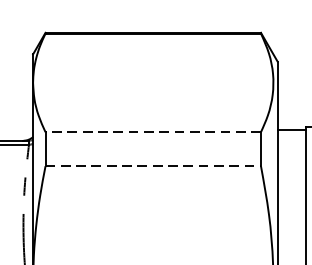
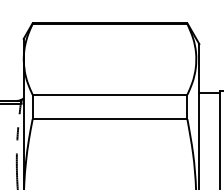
line: (152, 131) -> (109, 94), dashed -> solid
line: (153, 166) -> (110, 119), dashed -> solid

